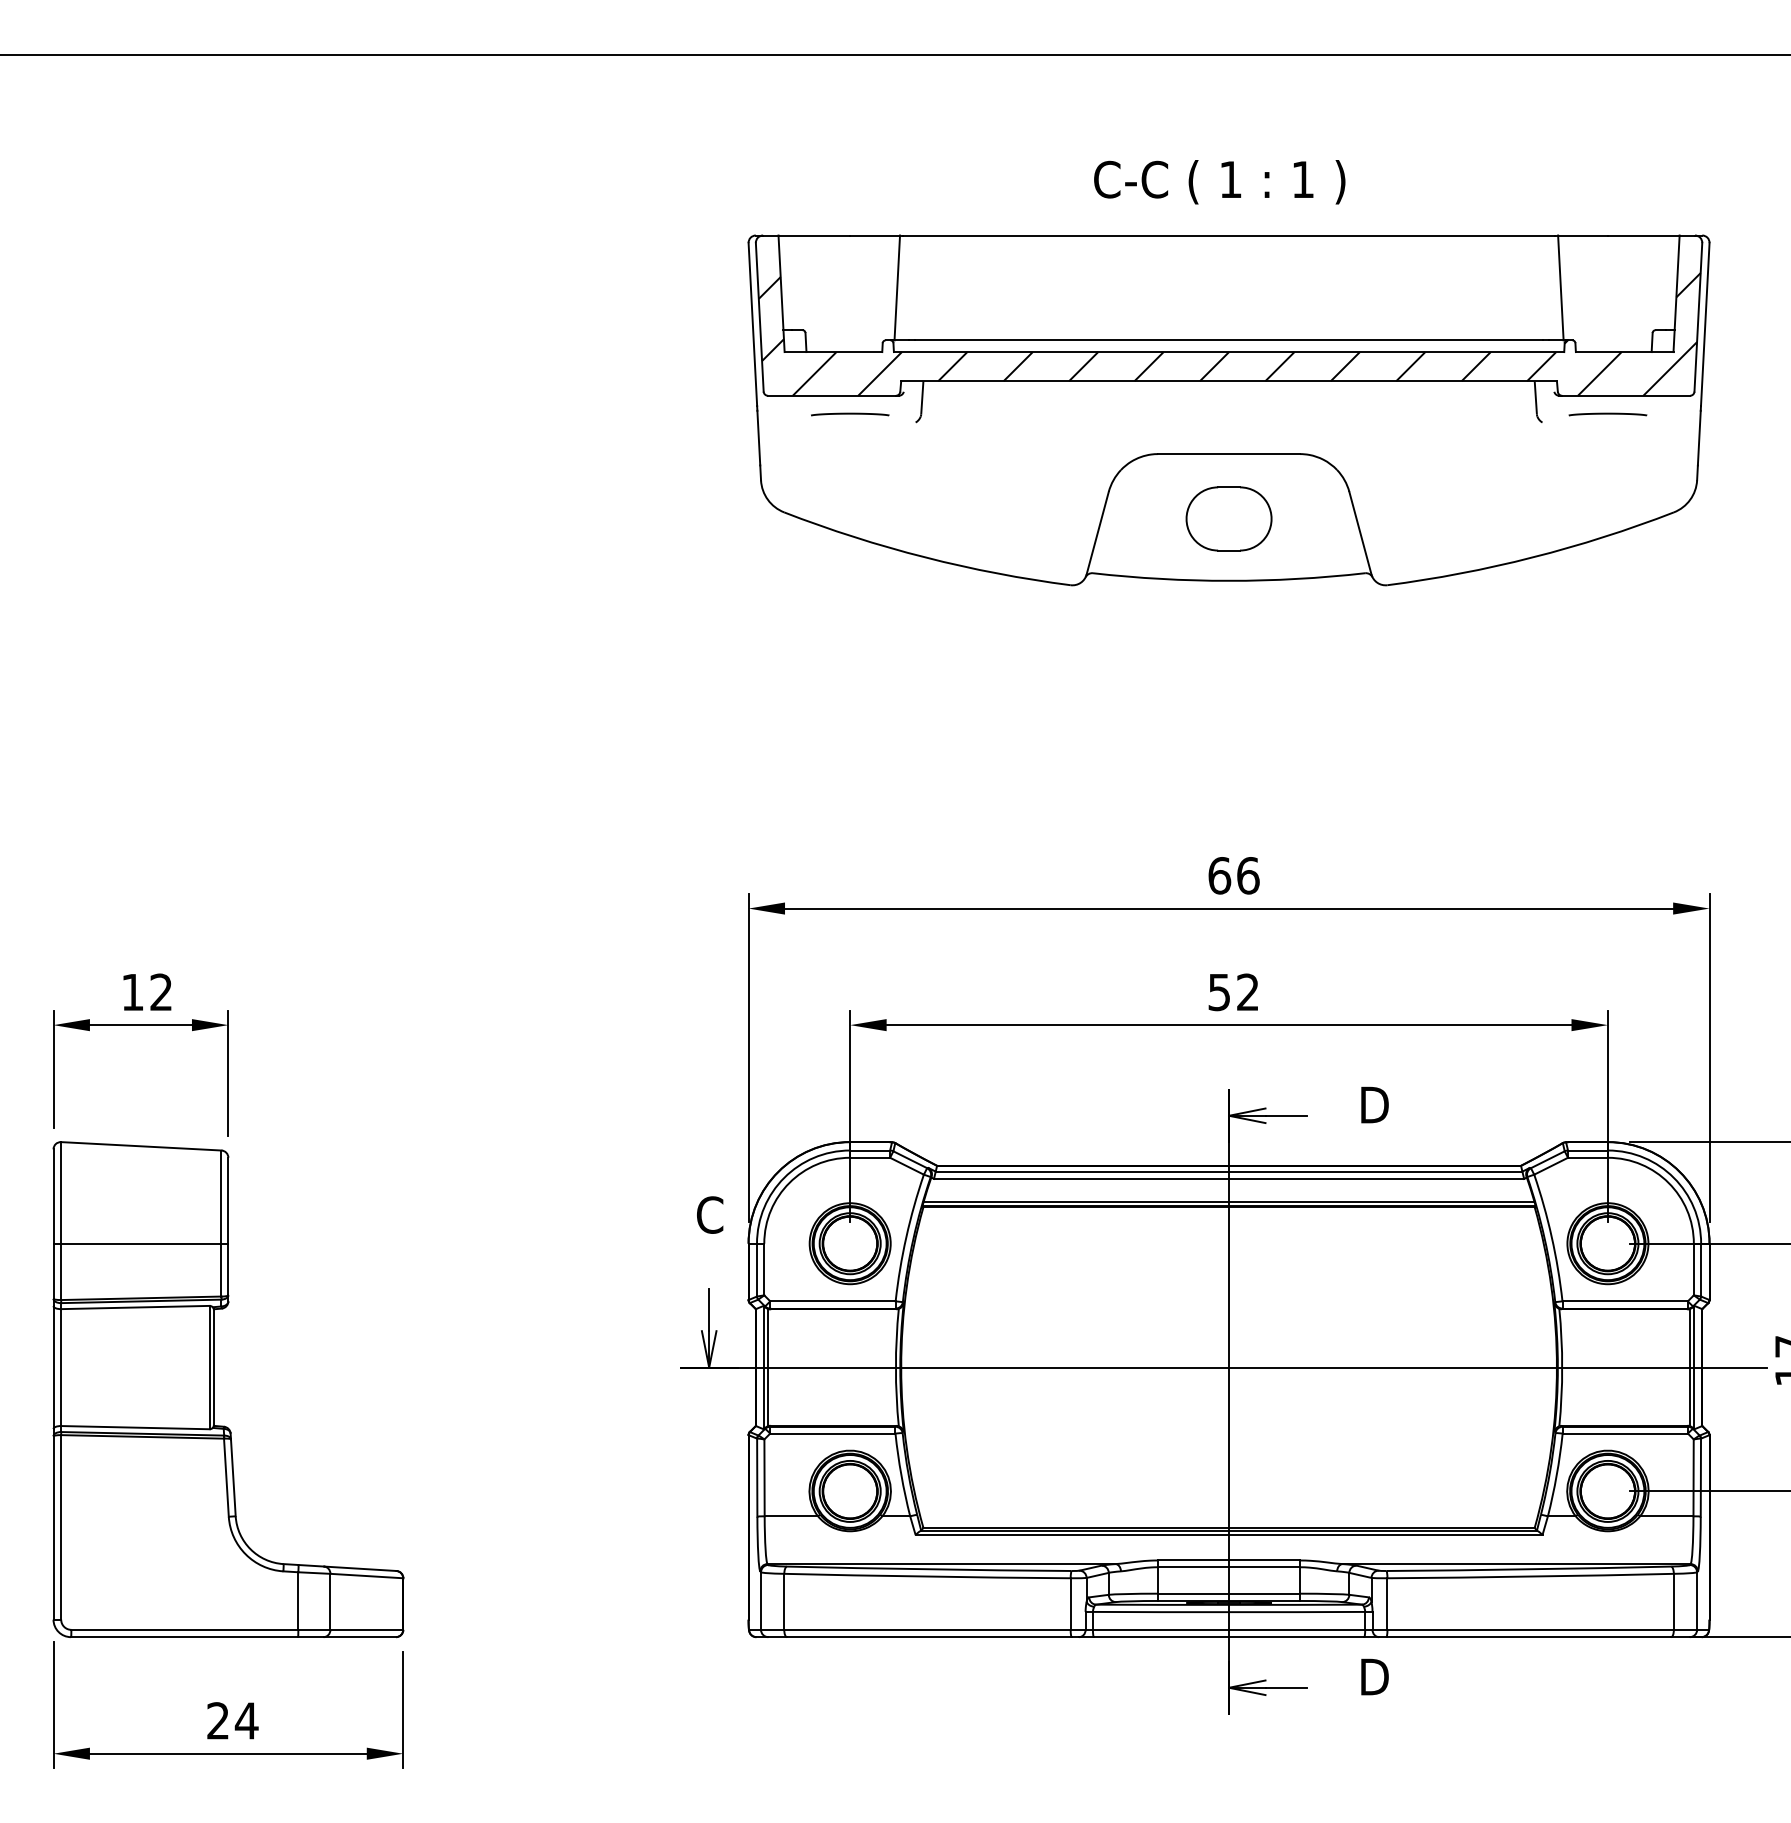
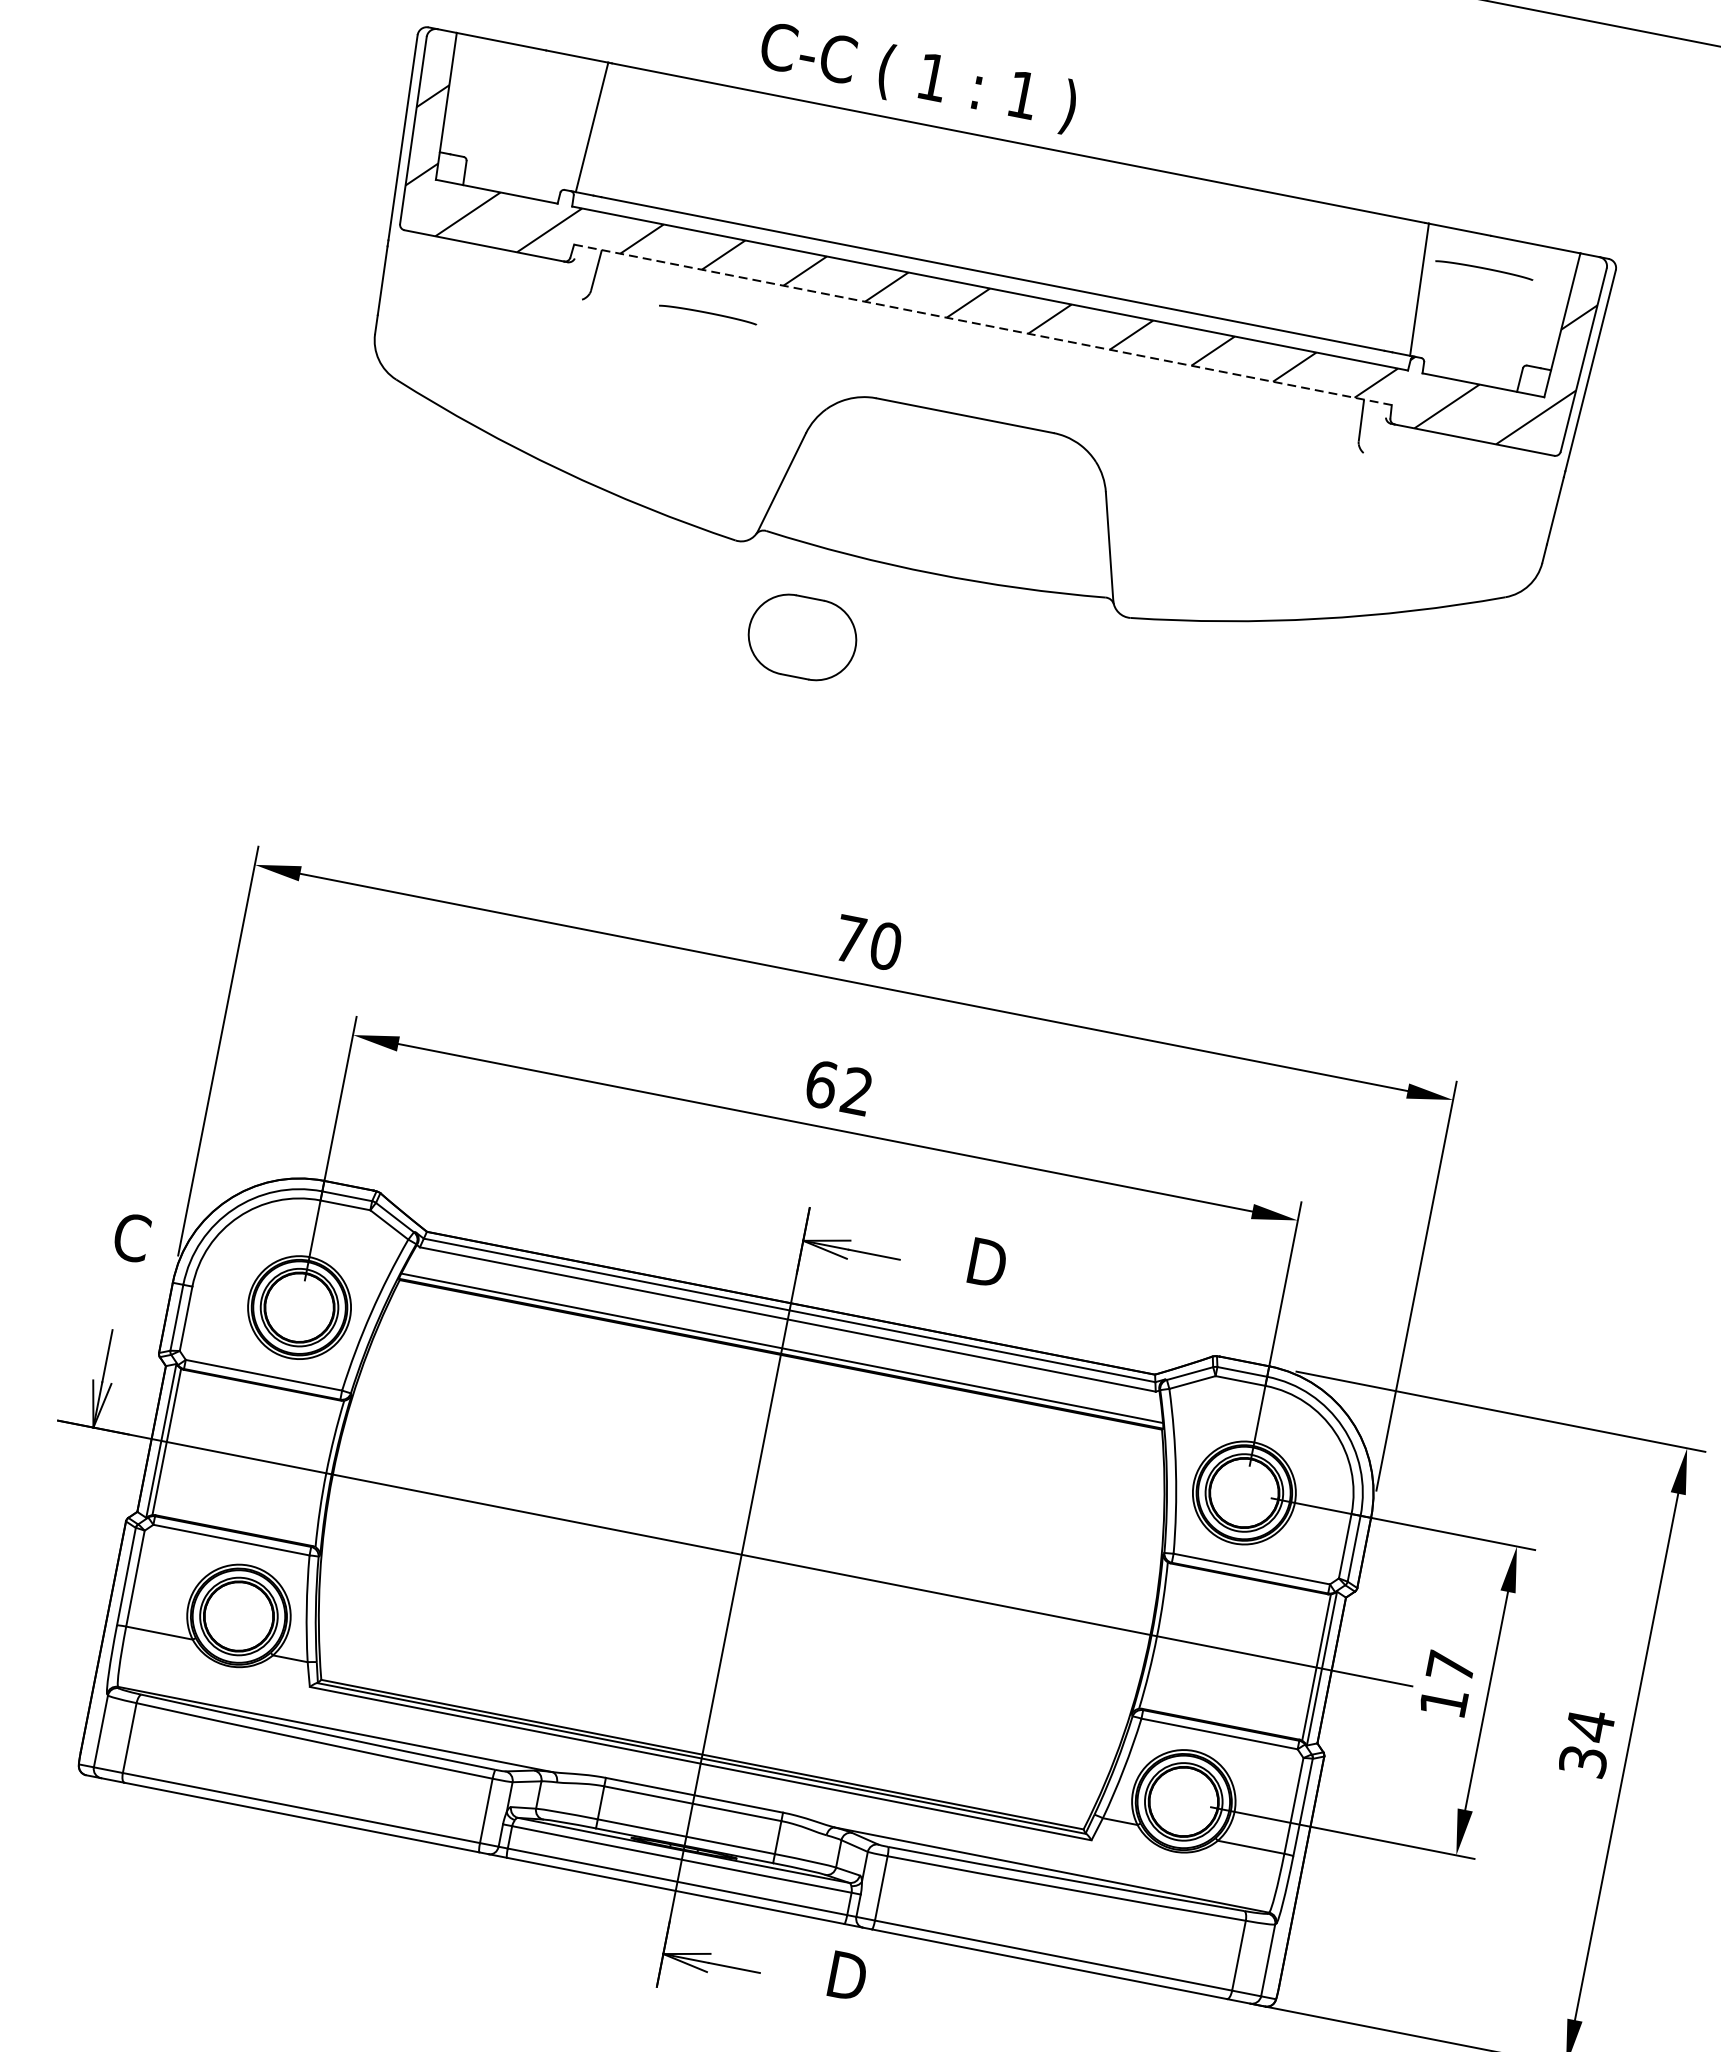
text: (1219, 182) -> (917, 78), moved
line: (1229, 381) -> (983, 325), solid -> dashed
curve: (850, 414) -> (708, 314), moved
curve: (1607, 414) -> (1483, 269), moved
part: (1228, 518) -> (801, 636), moved
text: (1233, 875) -> (867, 942), 66 -> 70
text: (1219, 992) -> (821, 1084), 52 -> 62

